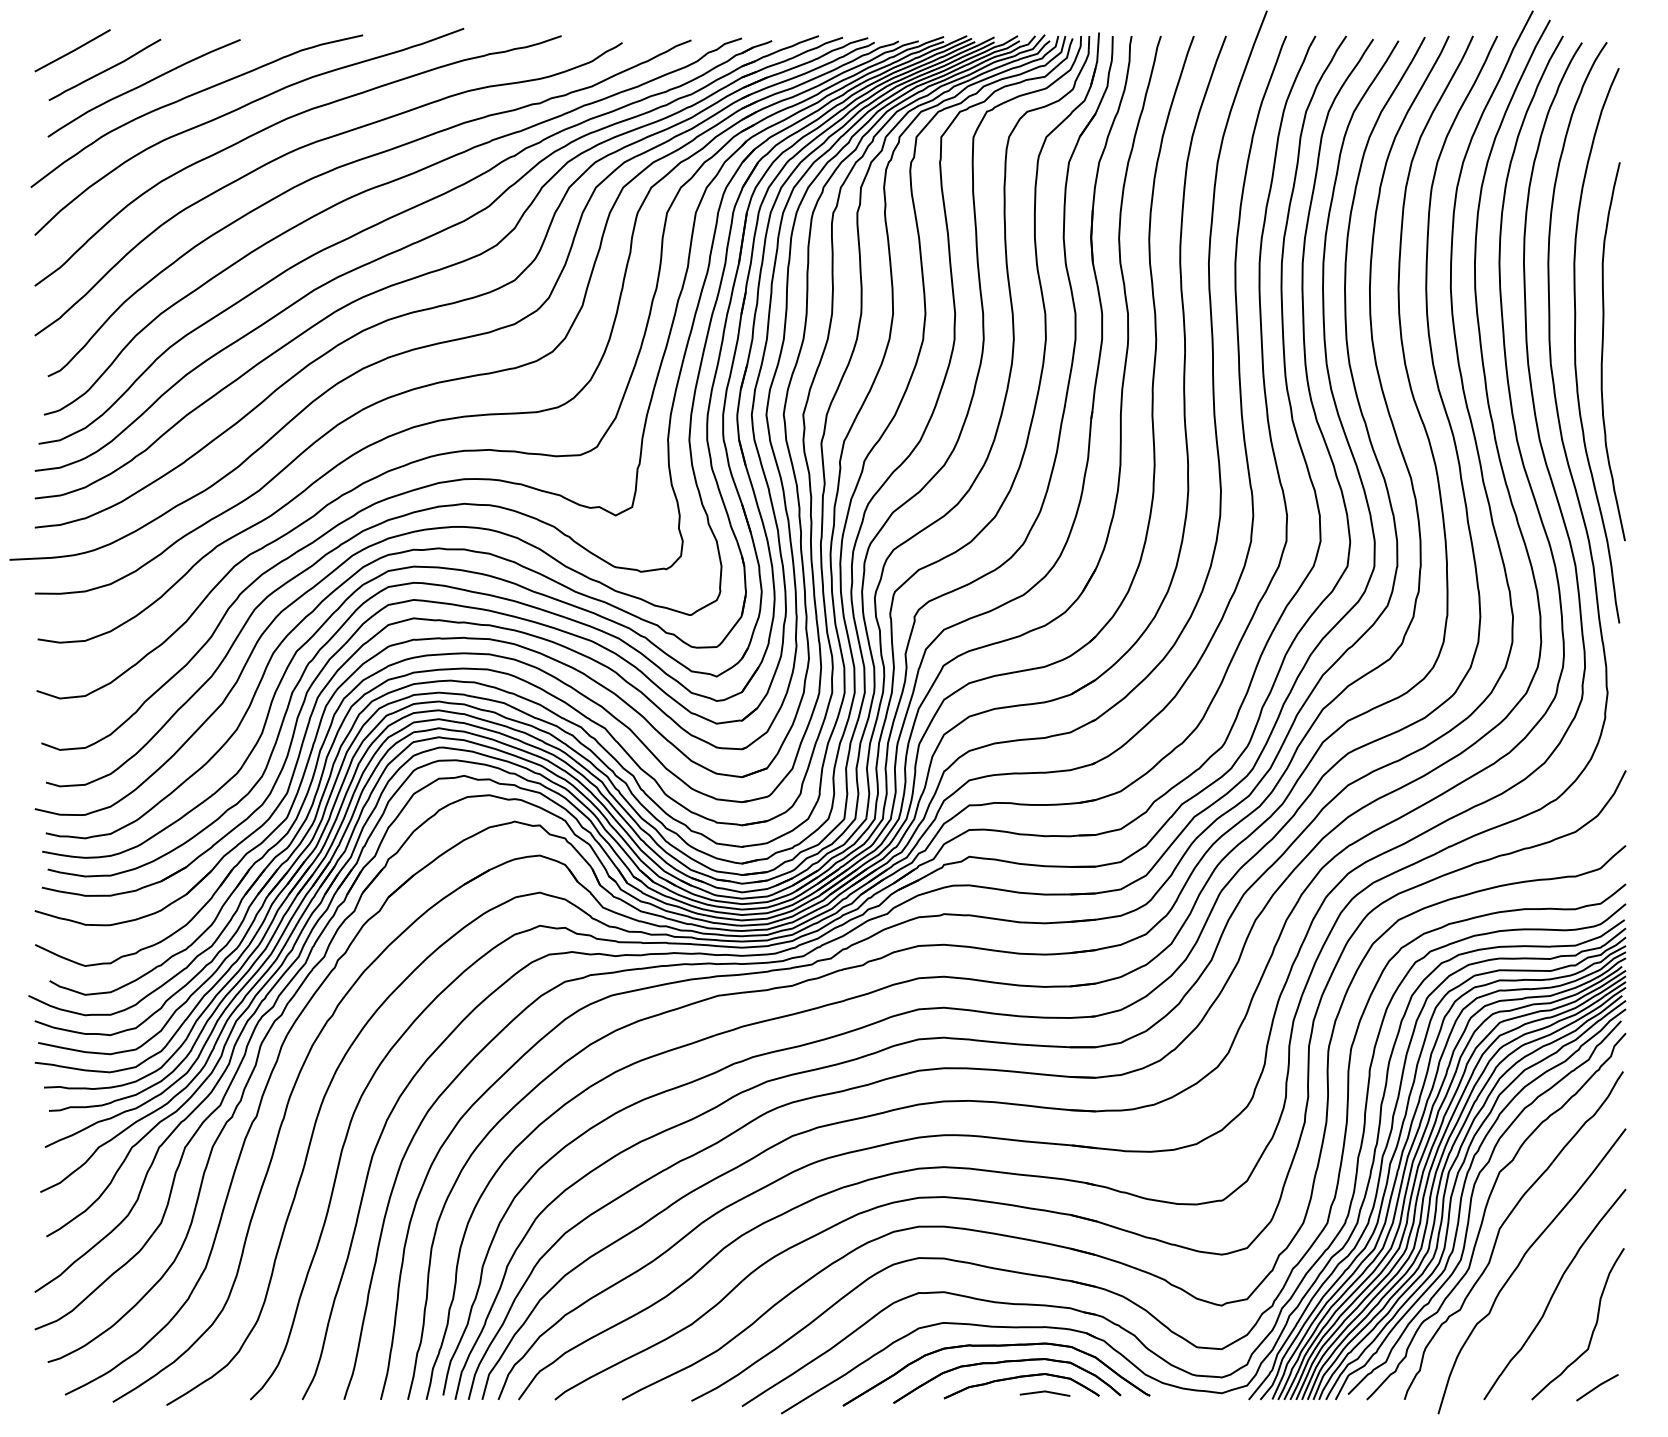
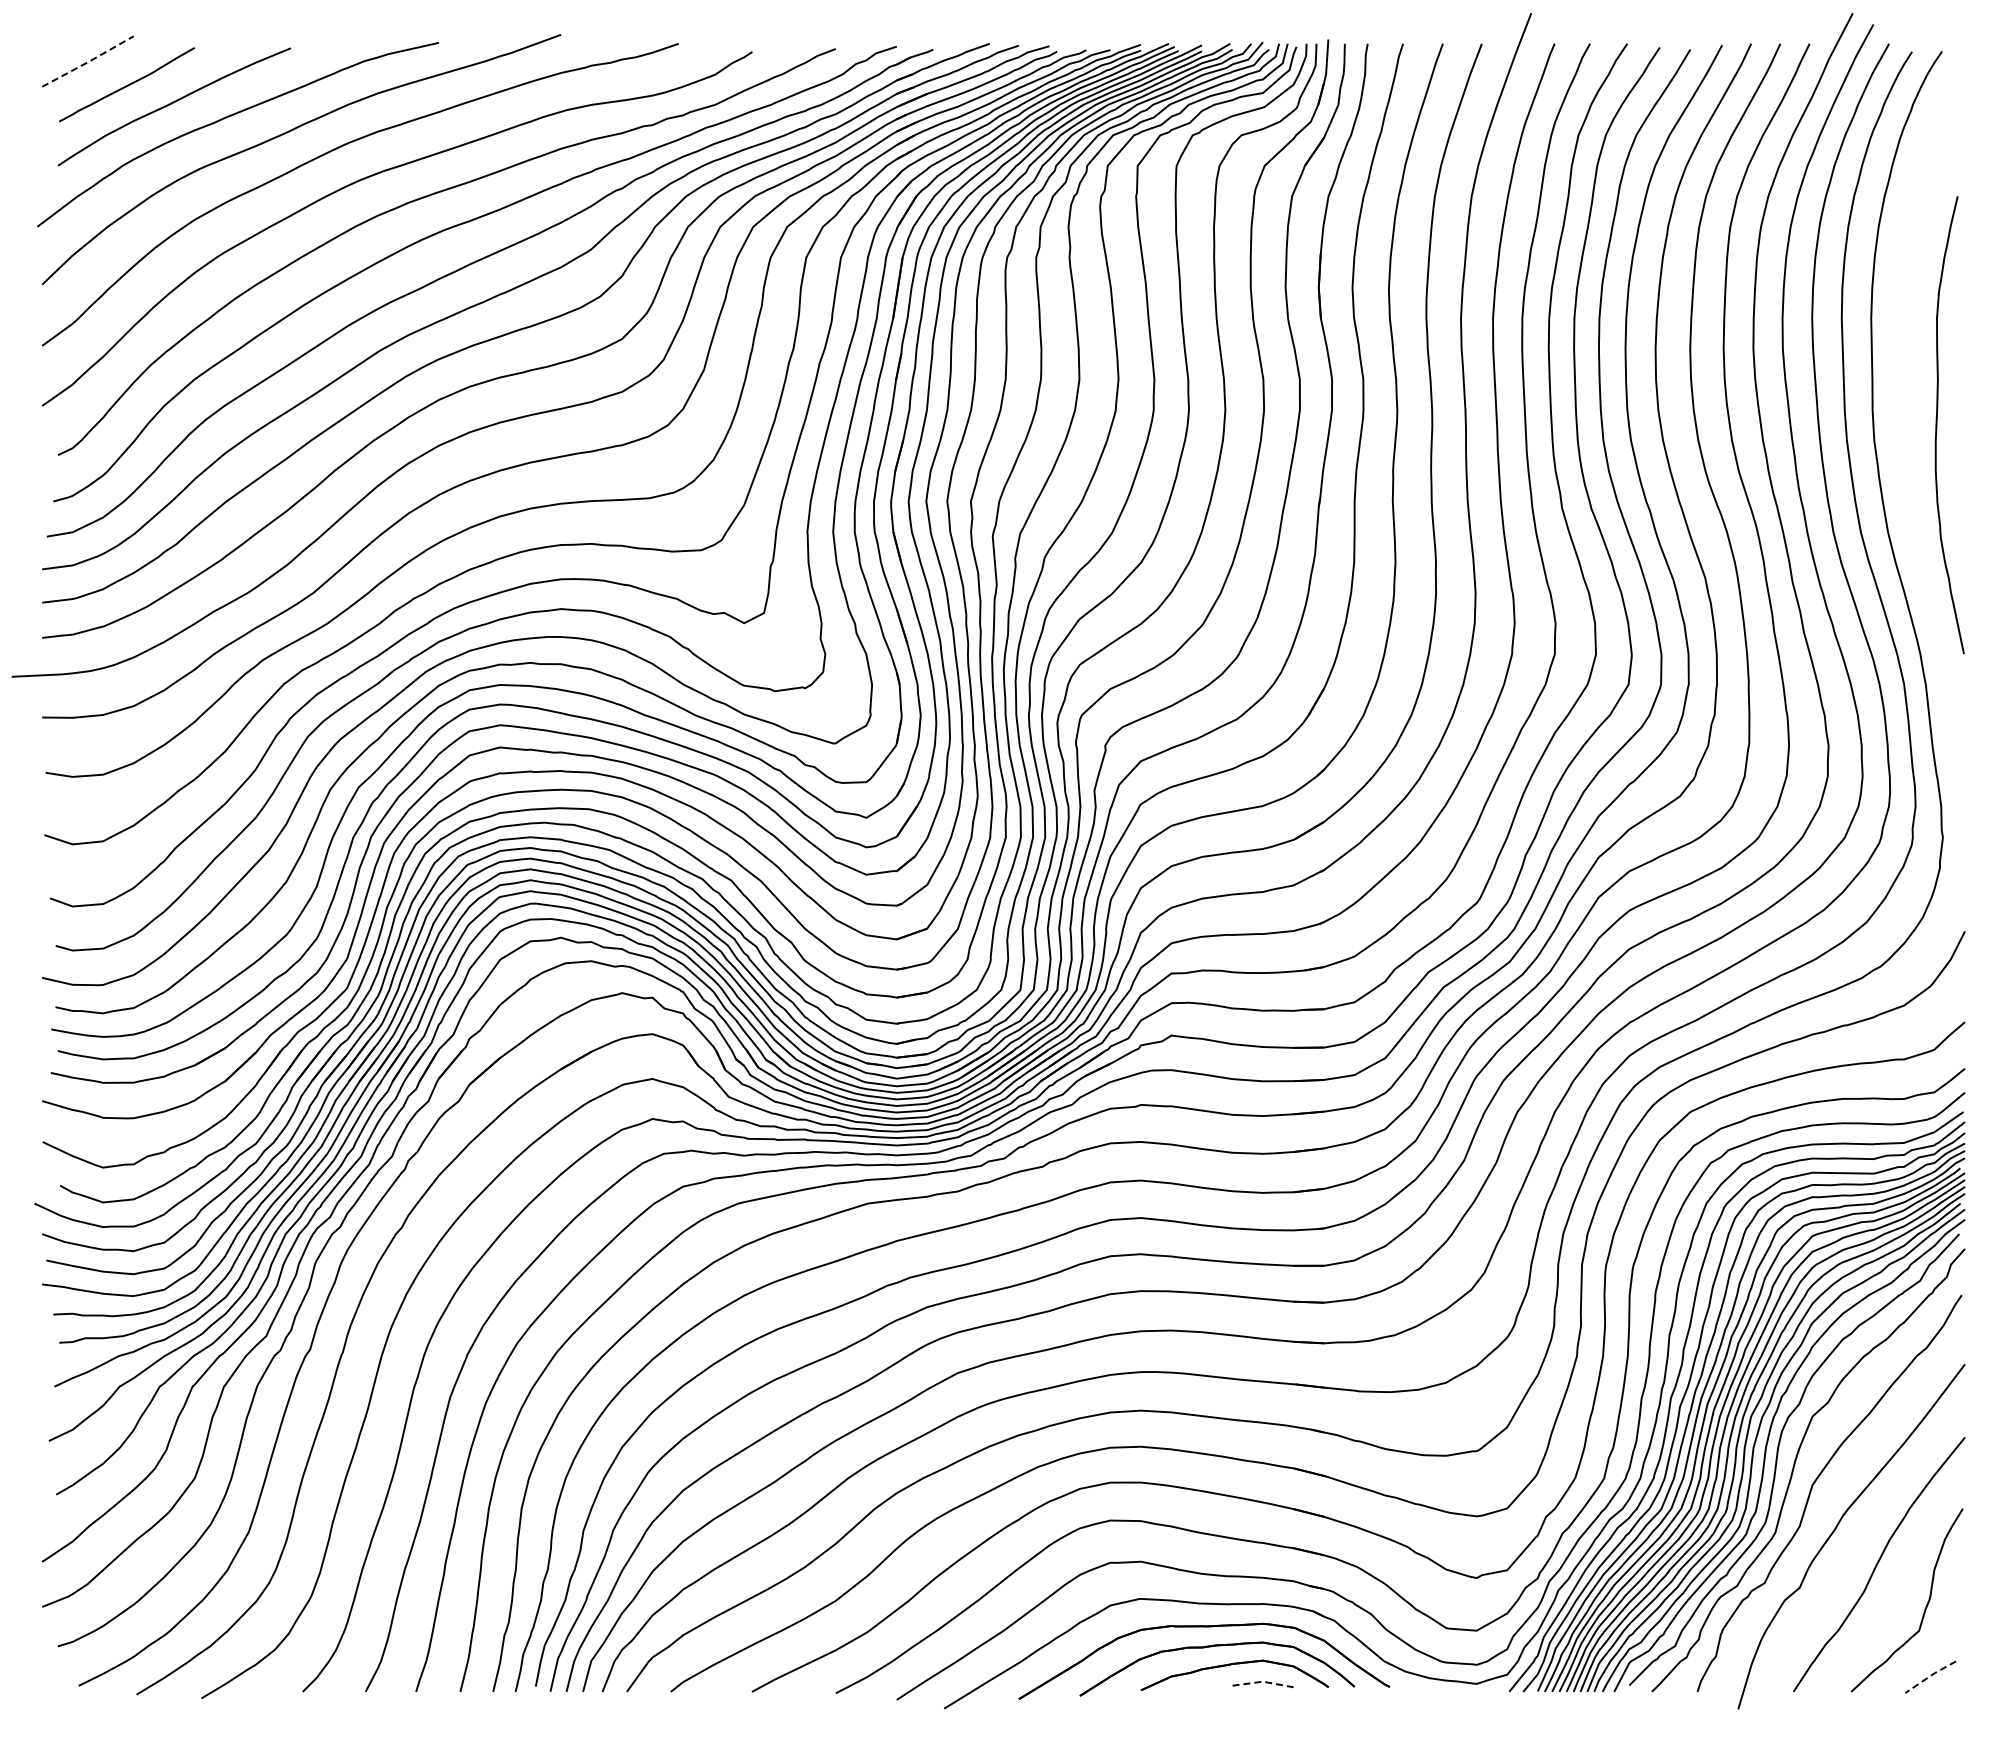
line: (73, 50) -> (89, 61), solid -> dashed
curve: (1575, 345) -> (1904, 417), removed
line: (1597, 1387) -> (1930, 1676), solid -> dashed
line: (1045, 1391) -> (1263, 1681), solid -> dashed

